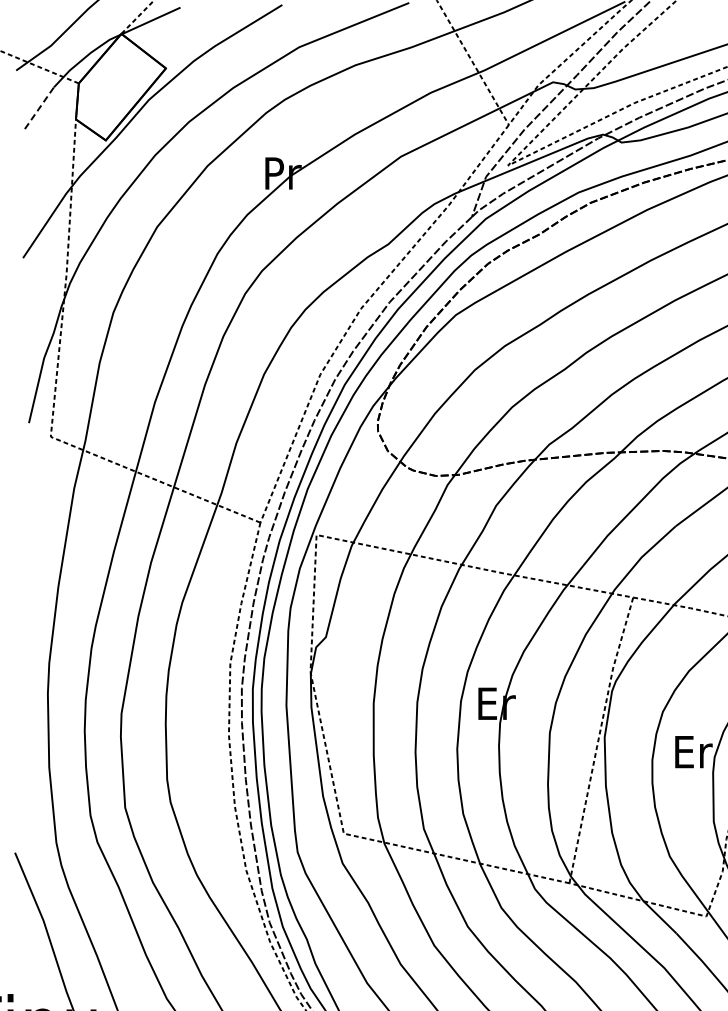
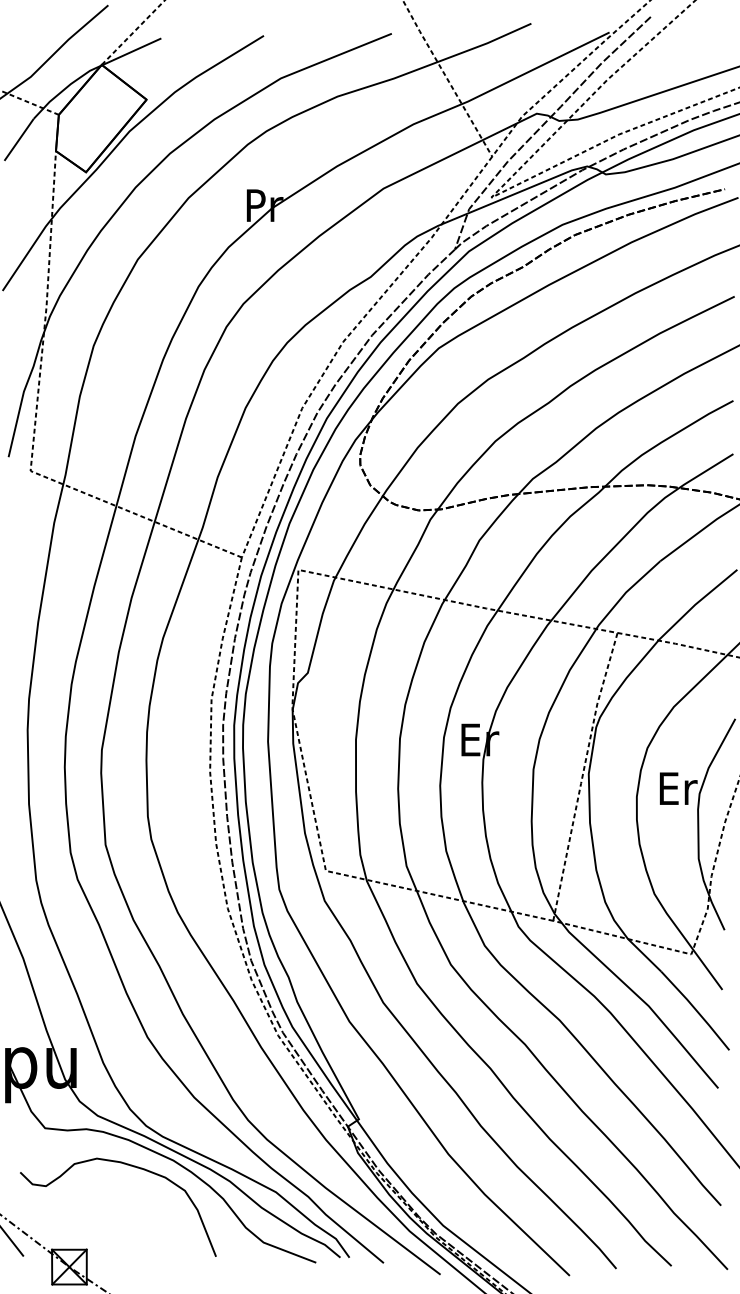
line: (39, 107) -> (19, 139), dashed -> solid

